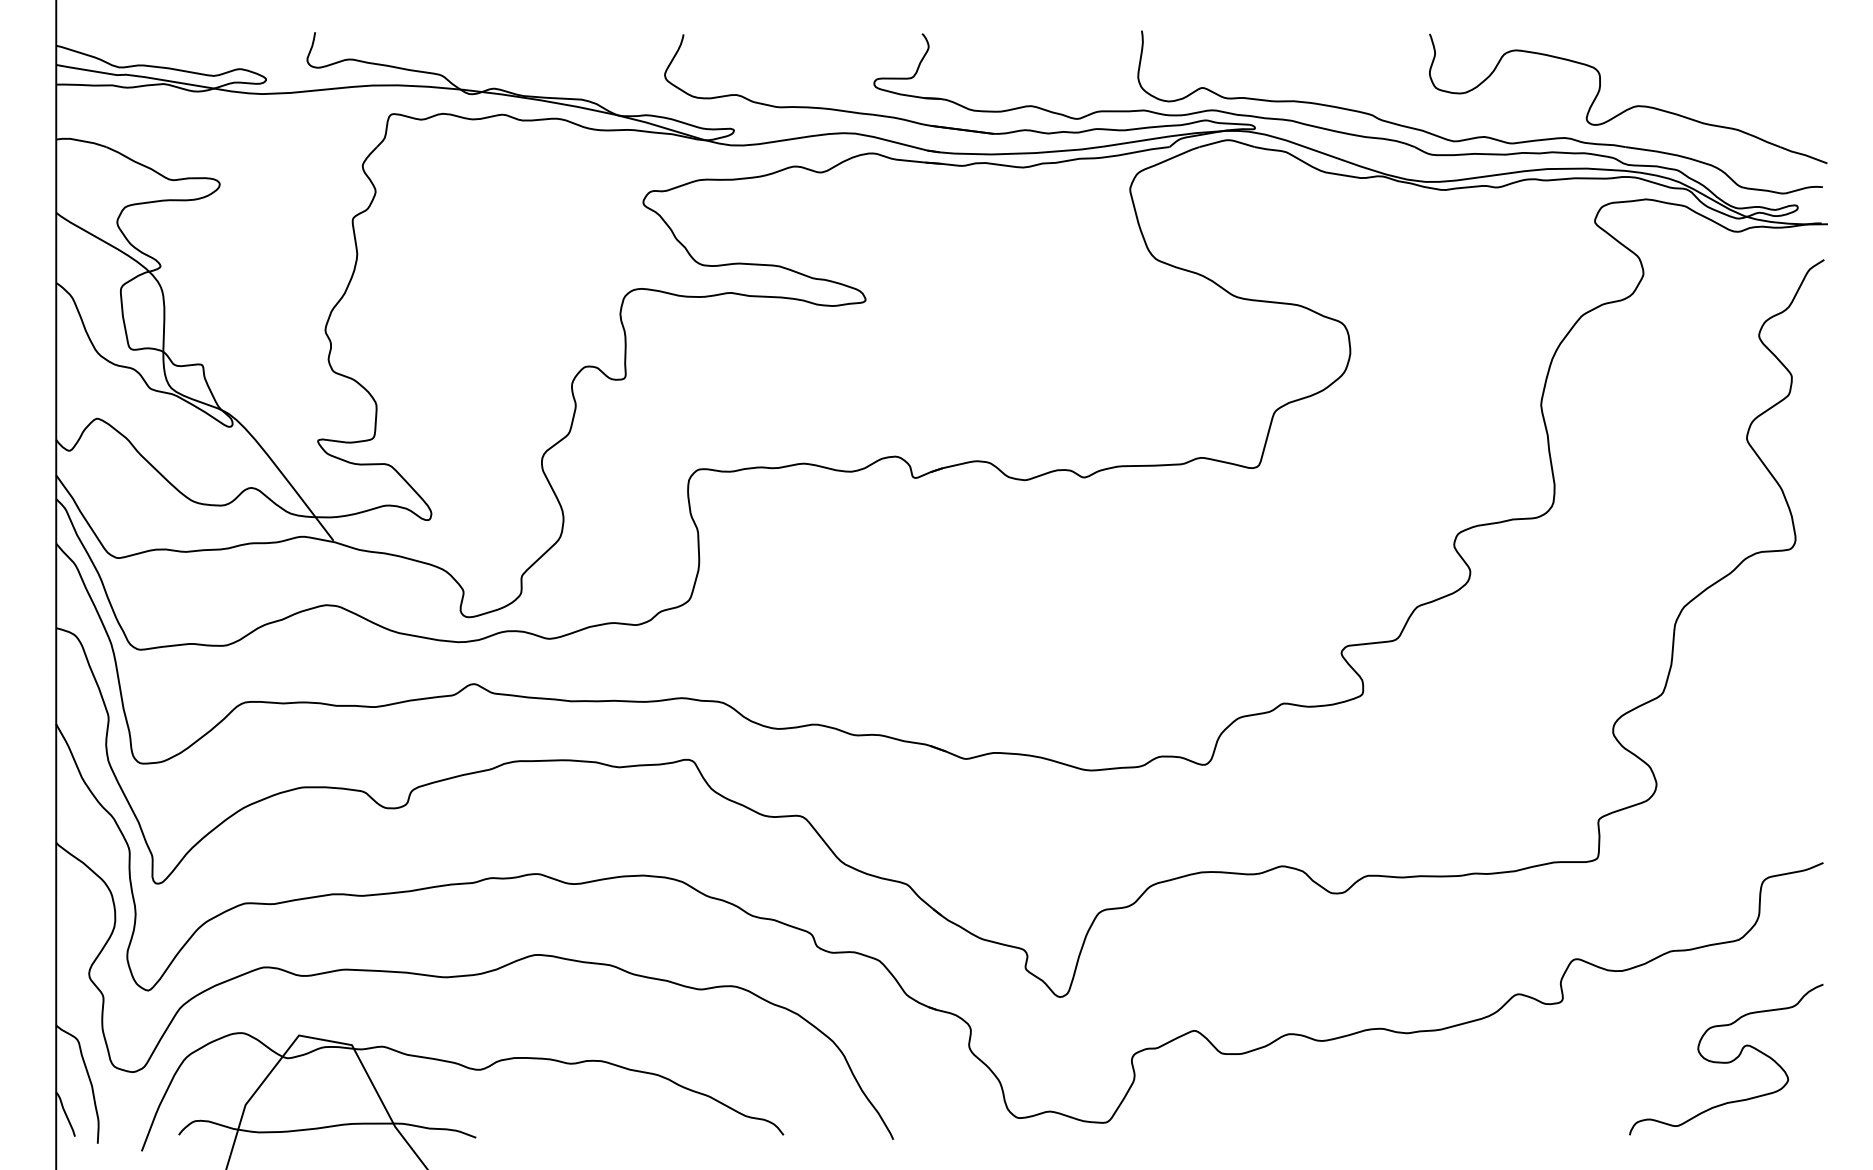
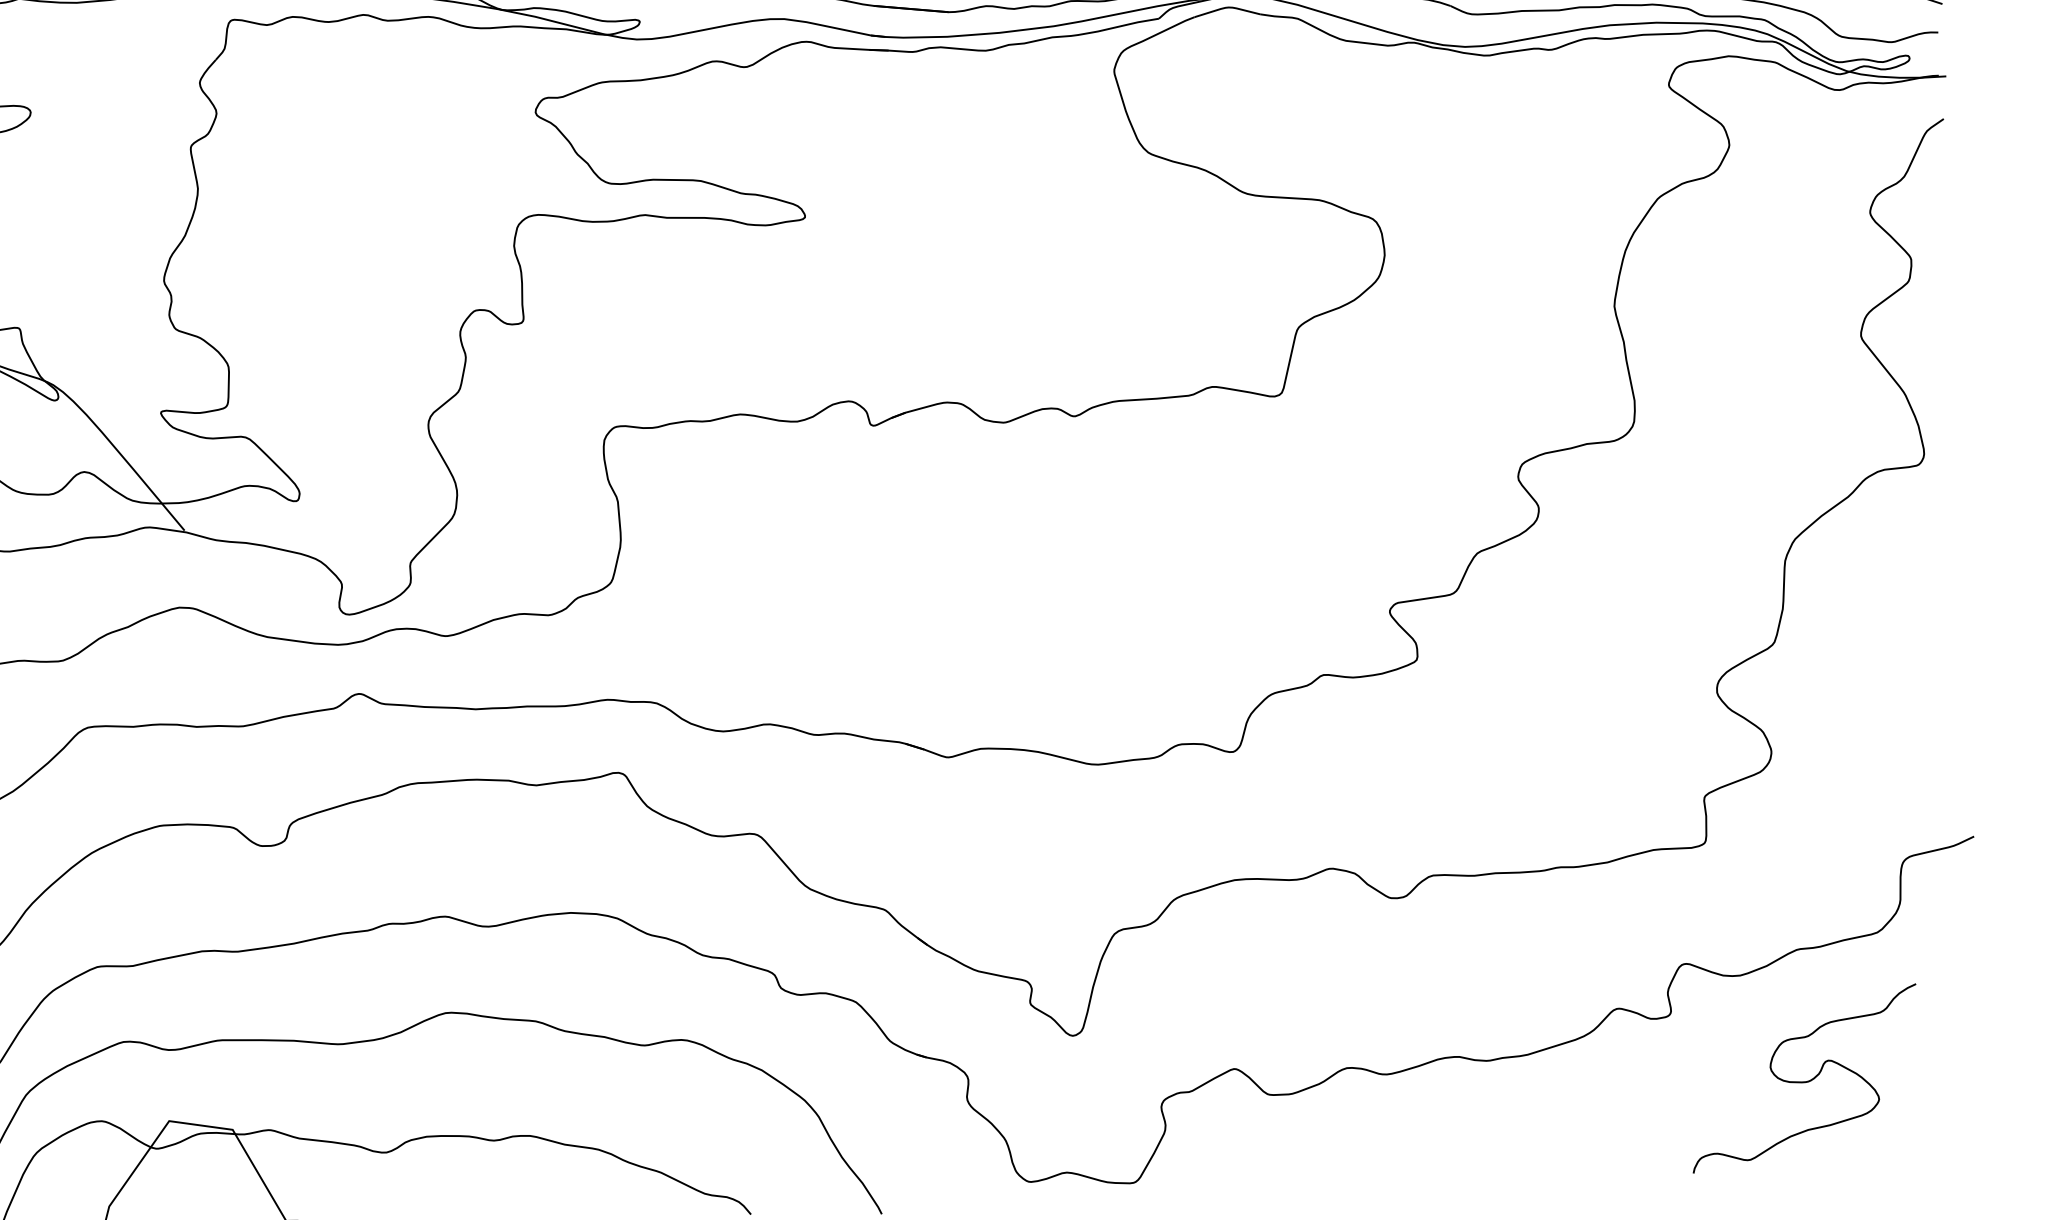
curve: (1726, 1061) -> (1804, 1080), moved

